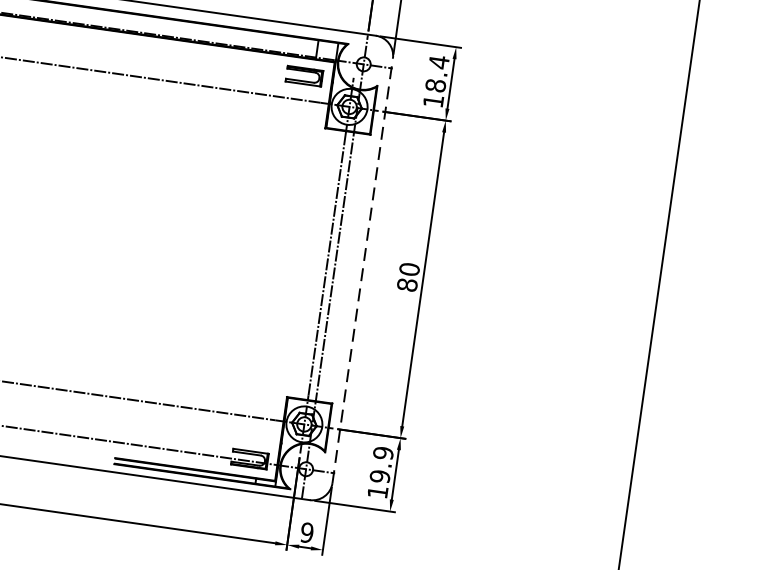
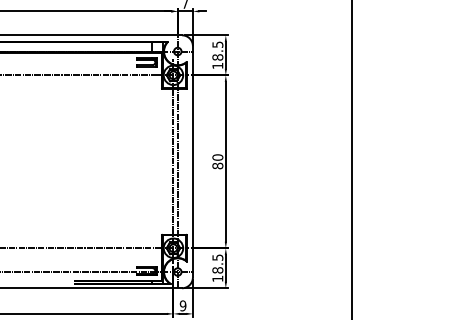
text: (438, 61) -> (217, 44), 18.4 -> 18.5
line: (362, 270) -> (192, 161), dashed -> solid
text: (381, 463) -> (217, 263), 19.9 -> 18.5

